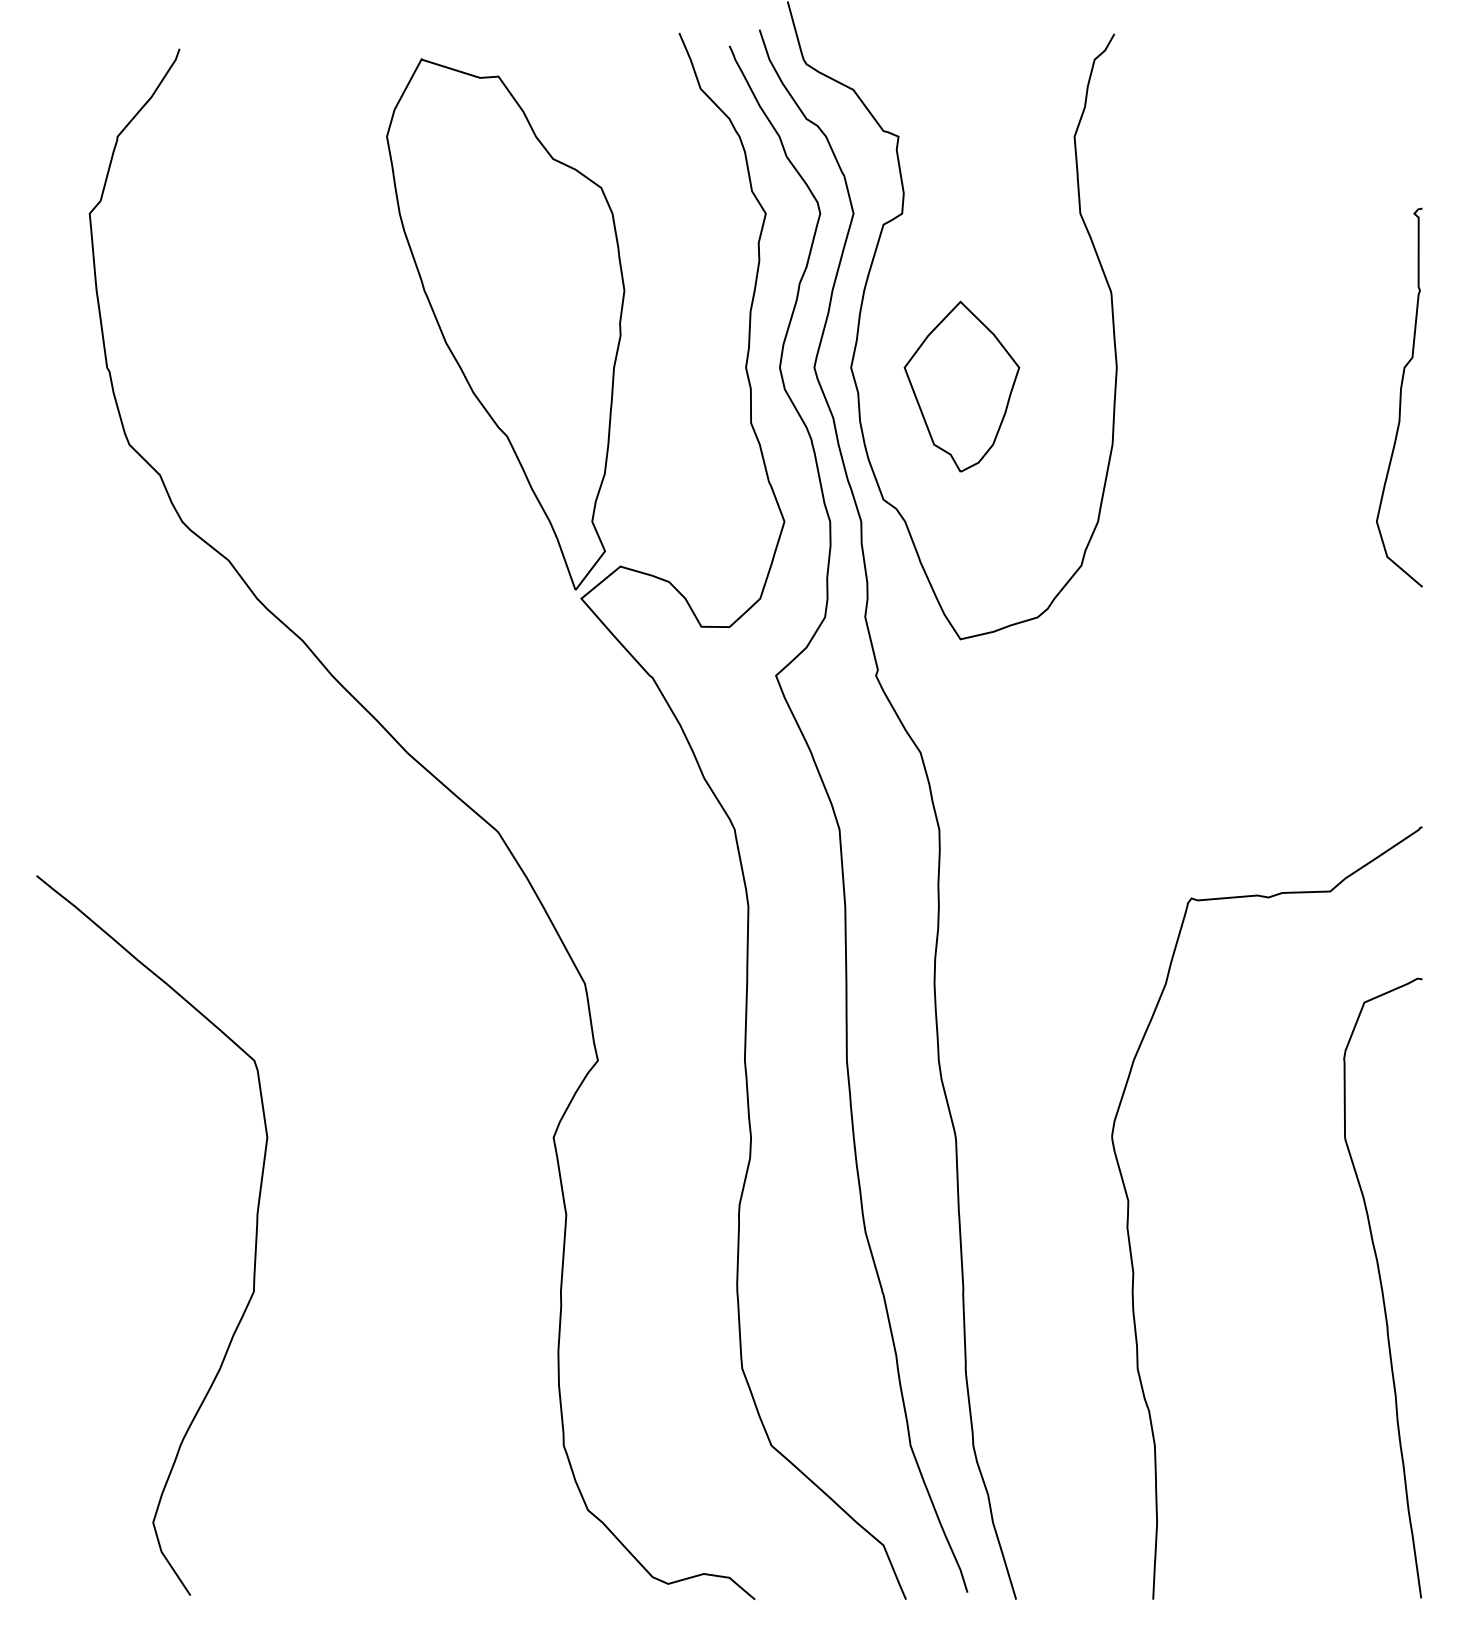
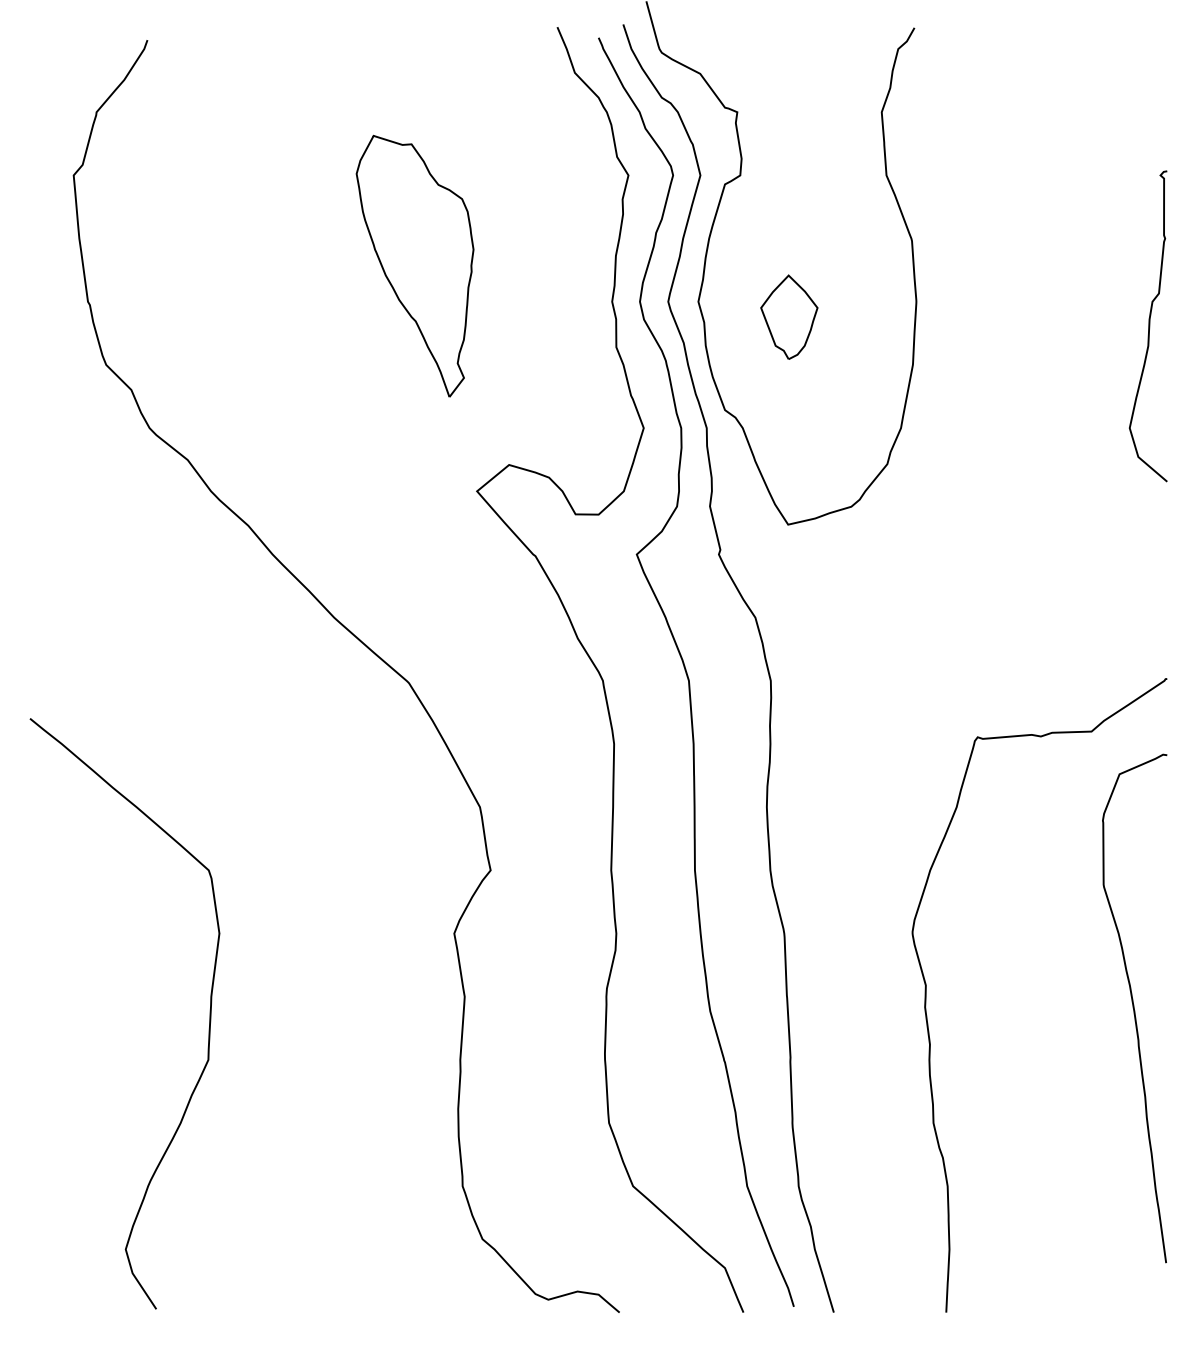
part: (505, 324) -> (414, 266), size x0.6
part: (961, 386) -> (788, 317), size x0.6
curve: (1382, 1287) -> (1134, 1008), moved

